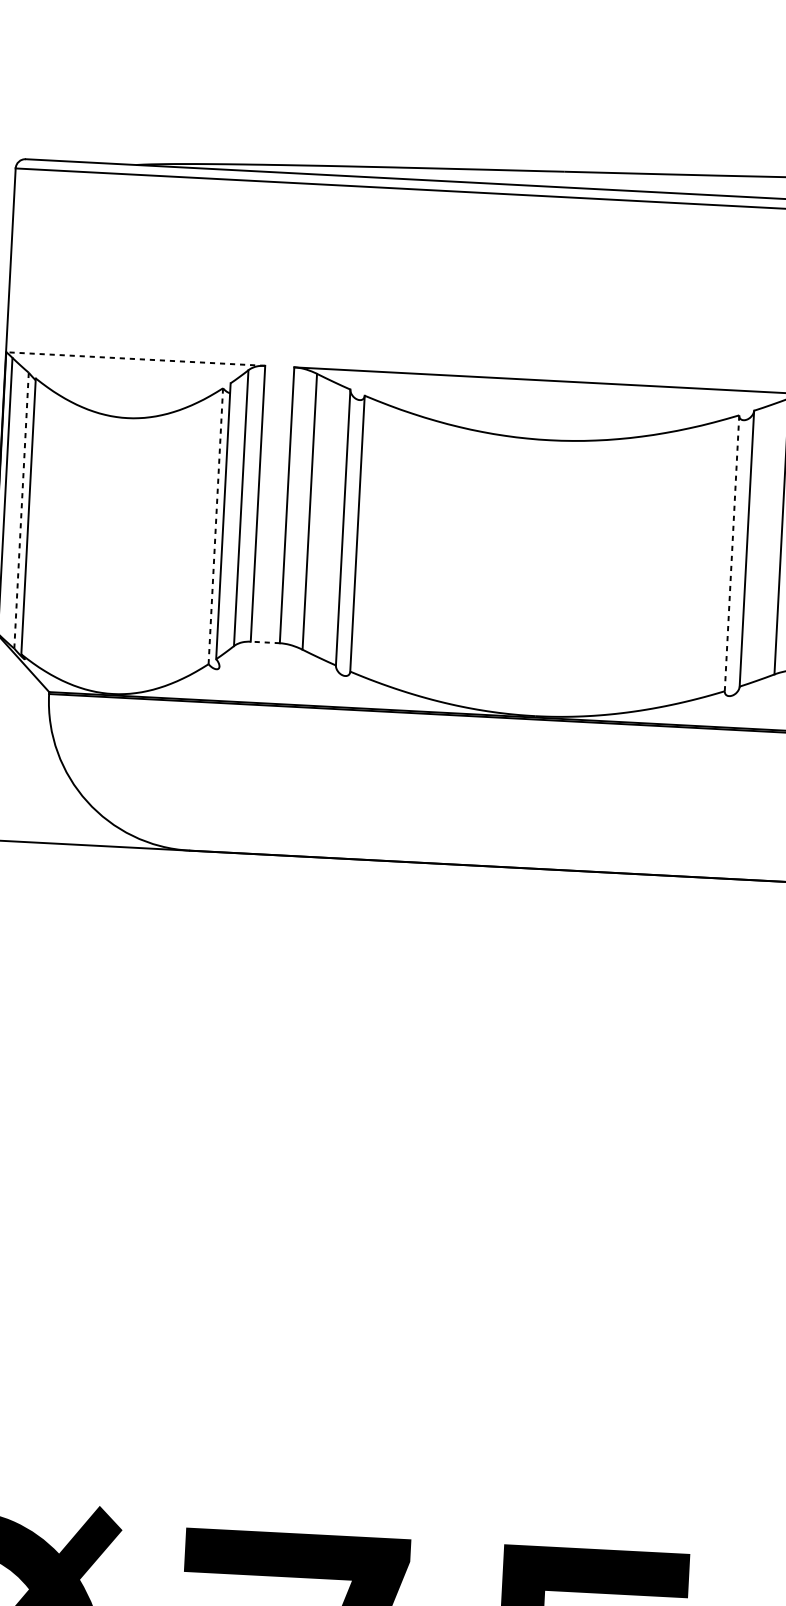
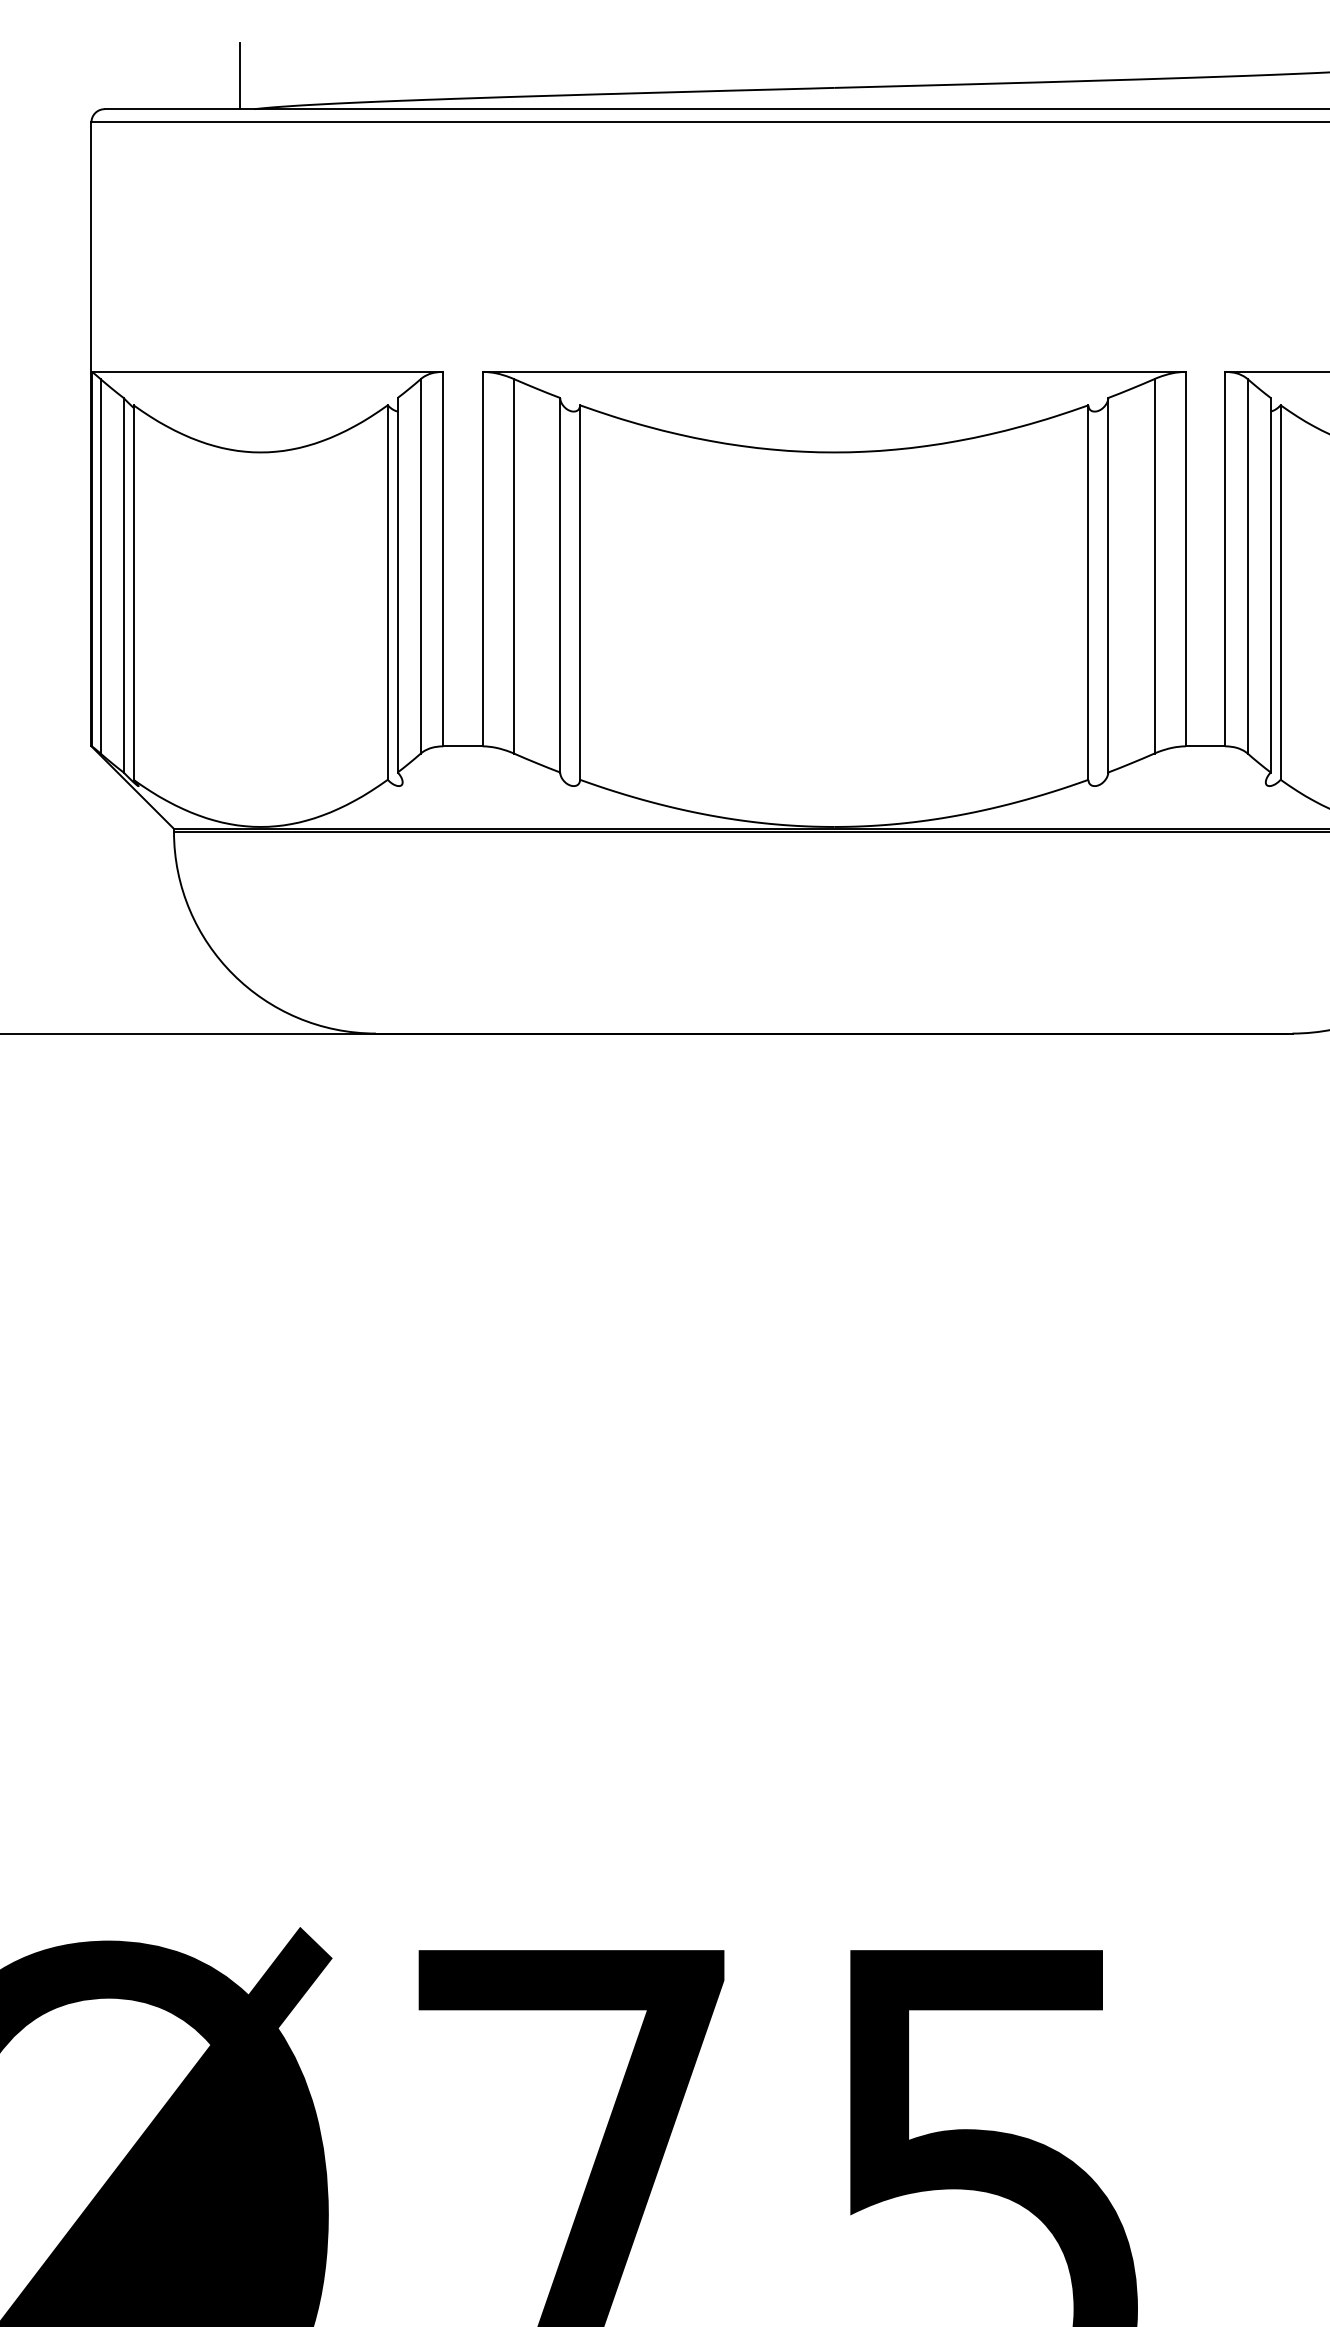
line: (127, 140) -> (240, 76), added
line: (135, 358) -> (267, 371), dashed -> solid
line: (21, 510) -> (123, 584), dashed -> solid
line: (215, 526) -> (387, 592), dashed -> solid
line: (732, 553) -> (1088, 592), dashed -> solid
line: (264, 642) -> (462, 746), dashed -> solid

